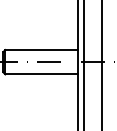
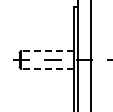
line: (41, 50) -> (47, 51), solid -> dashed
line: (41, 73) -> (47, 68), solid -> dashed

